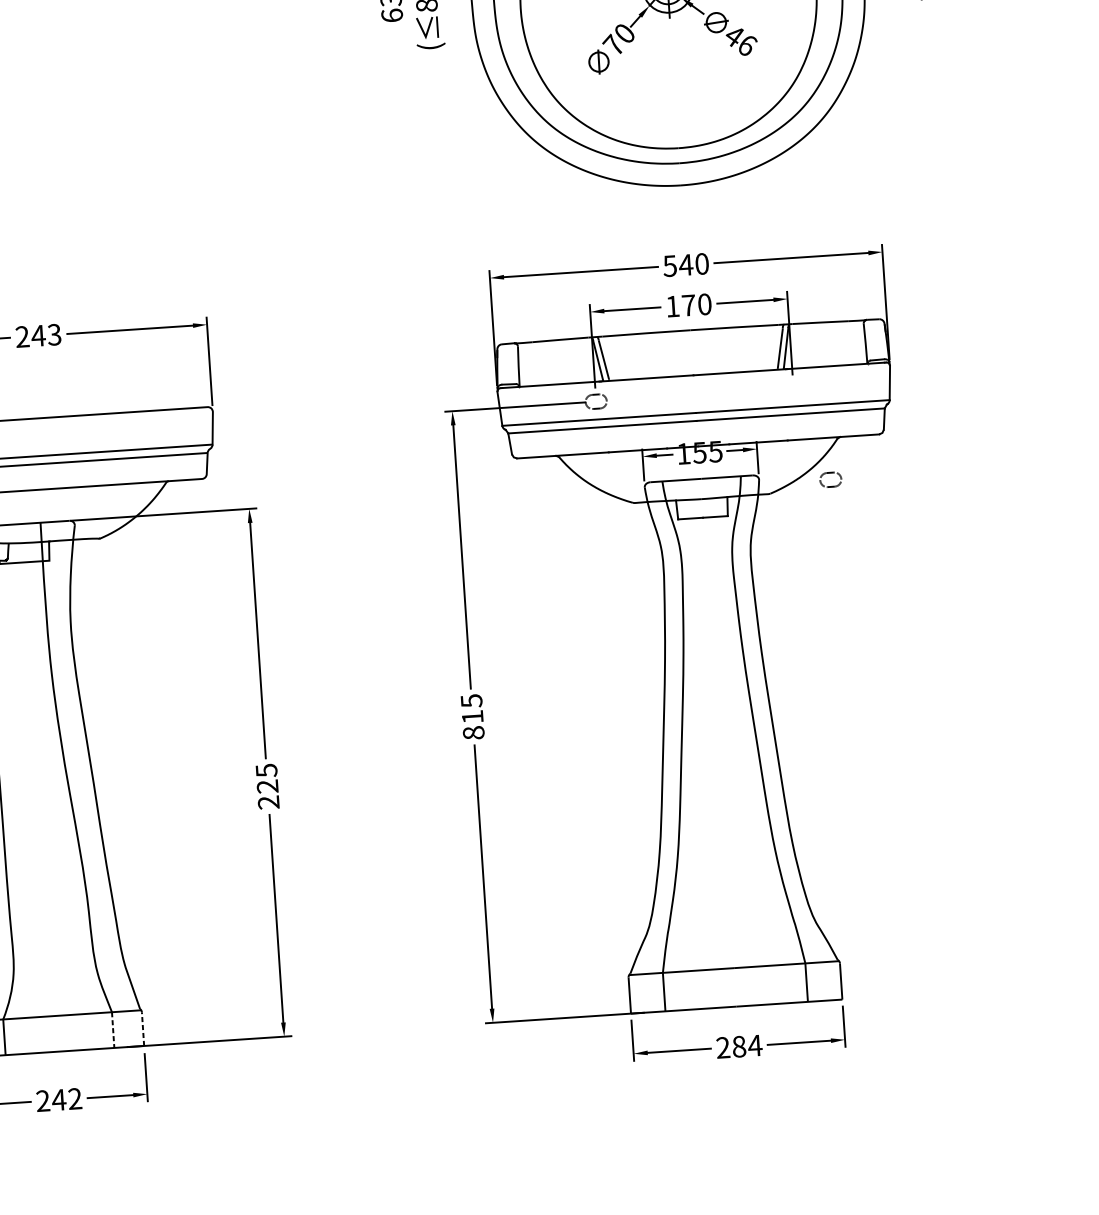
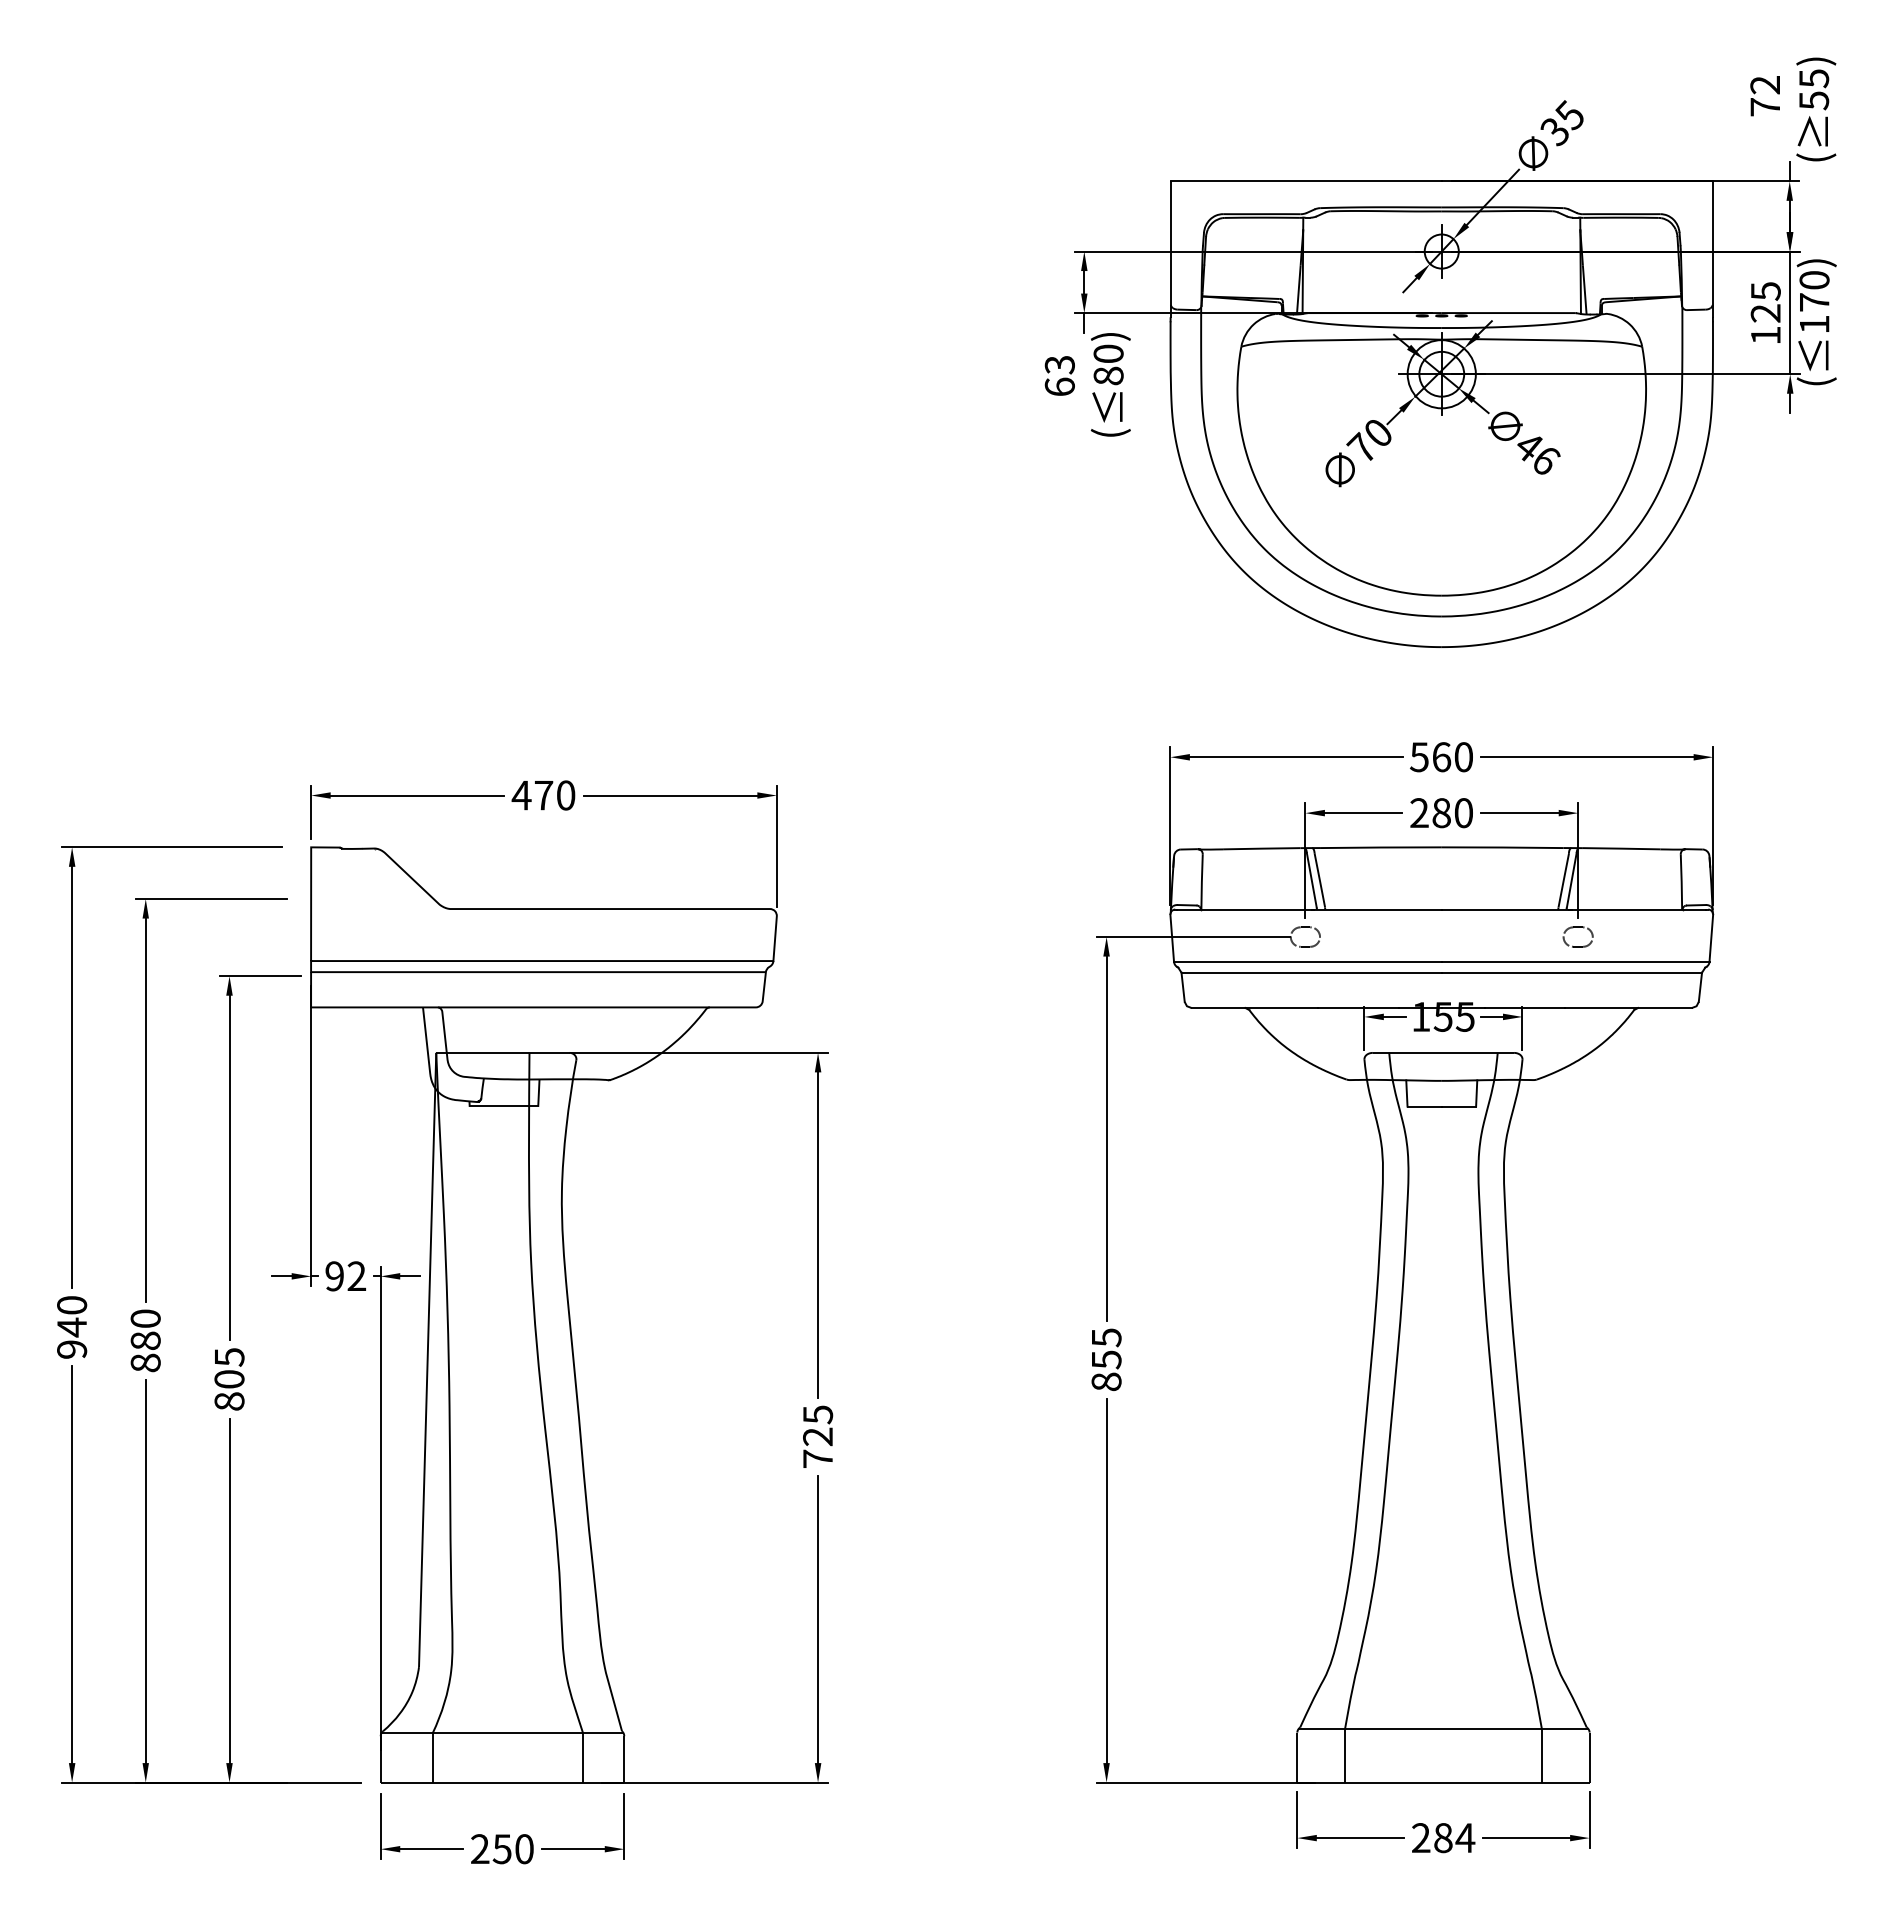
text: (686, 265) -> (1441, 757), 540 -> 560
text: (680, 306) -> (1430, 813), 170 -> 280
text: (38, 335) -> (543, 795), 243 -> 470
part: (829, 472) -> (1577, 927), moved
text: (472, 716) -> (1106, 1359), 815 -> 855
text: (268, 802) -> (817, 1458), 225 -> 725
line: (143, 1028) -> (624, 1758), dashed -> solid
line: (113, 1029) -> (583, 1757), dashed -> solid
text: (66, 1099) -> (512, 1849), 242 -> 250

